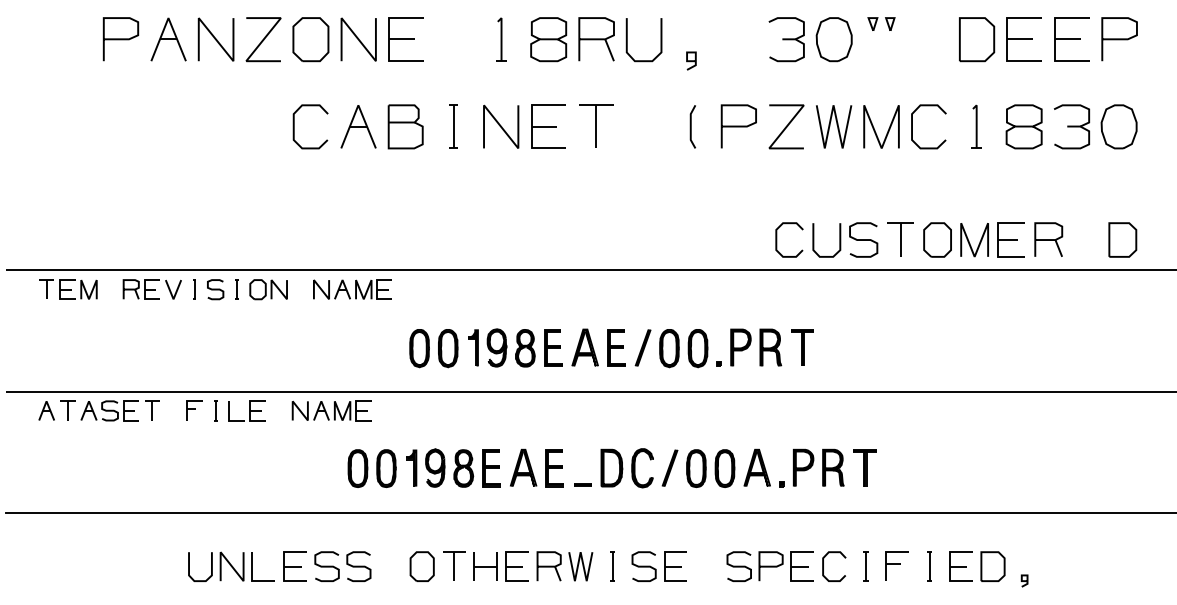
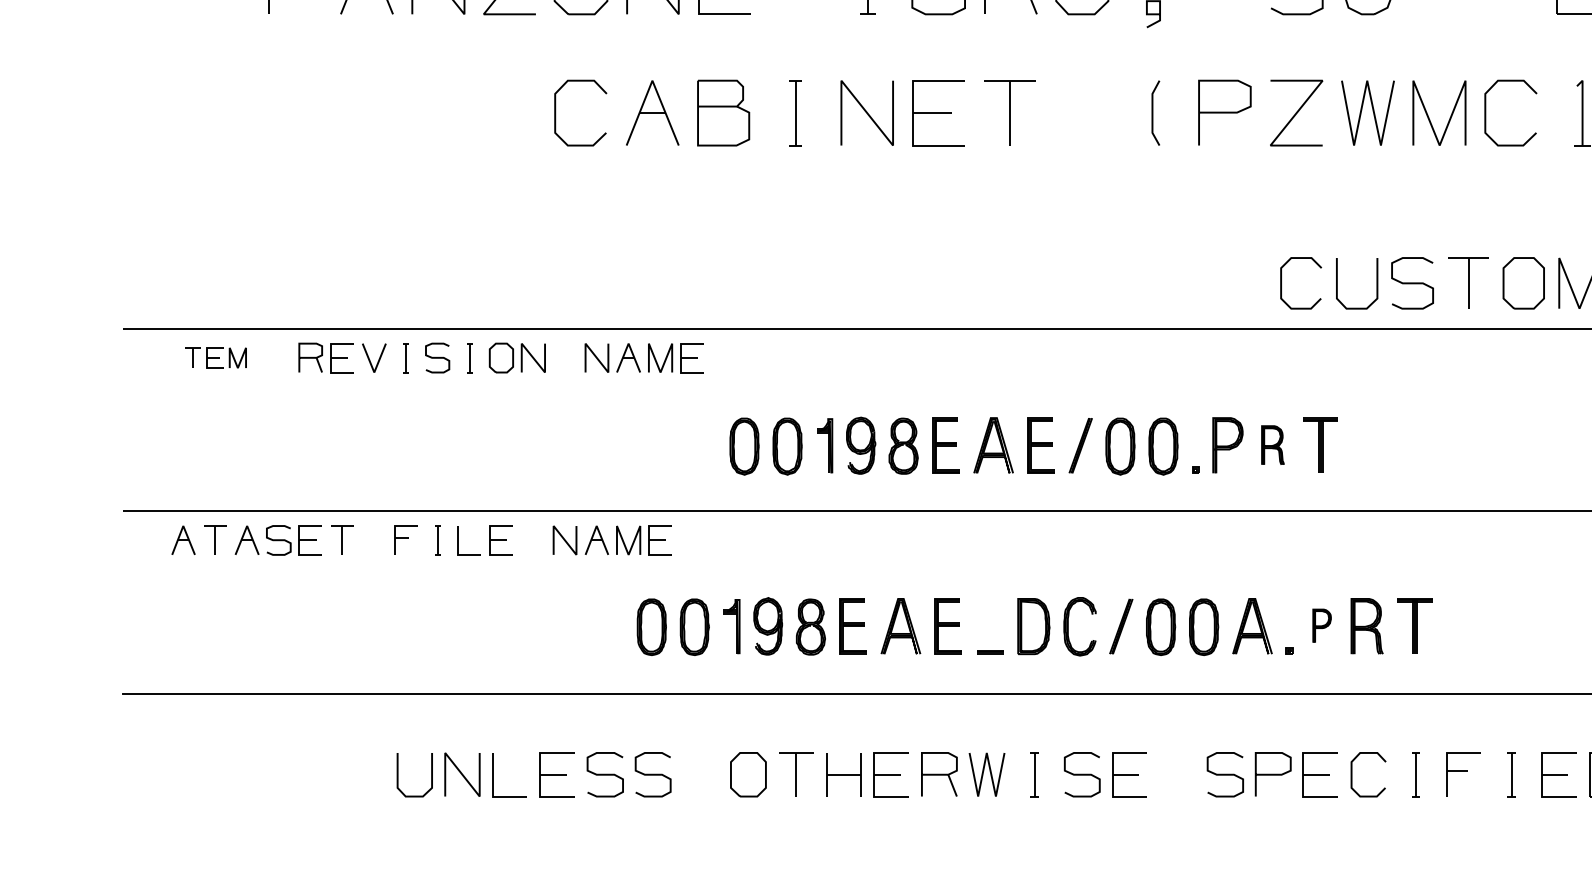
part: (68, 289) -> (216, 357), size x0.7
part: (770, 347) -> (1272, 445), size x0.7
part: (803, 467) -> (1322, 625), size x0.6

